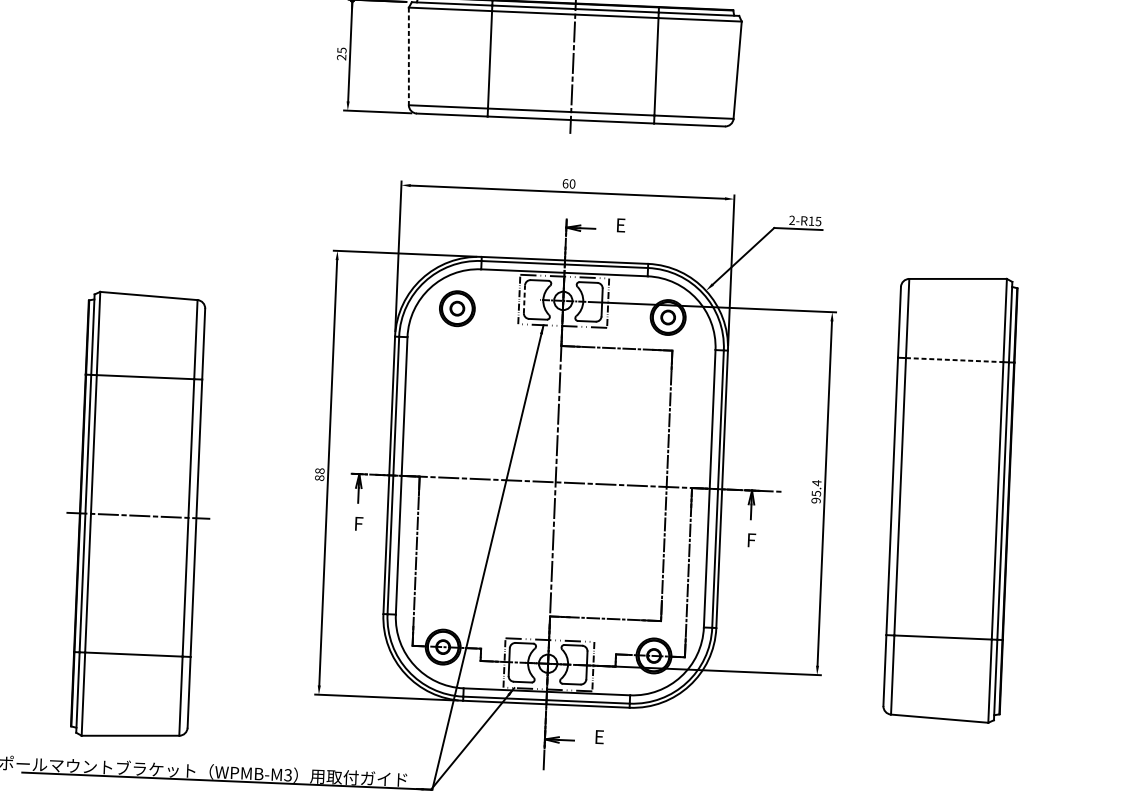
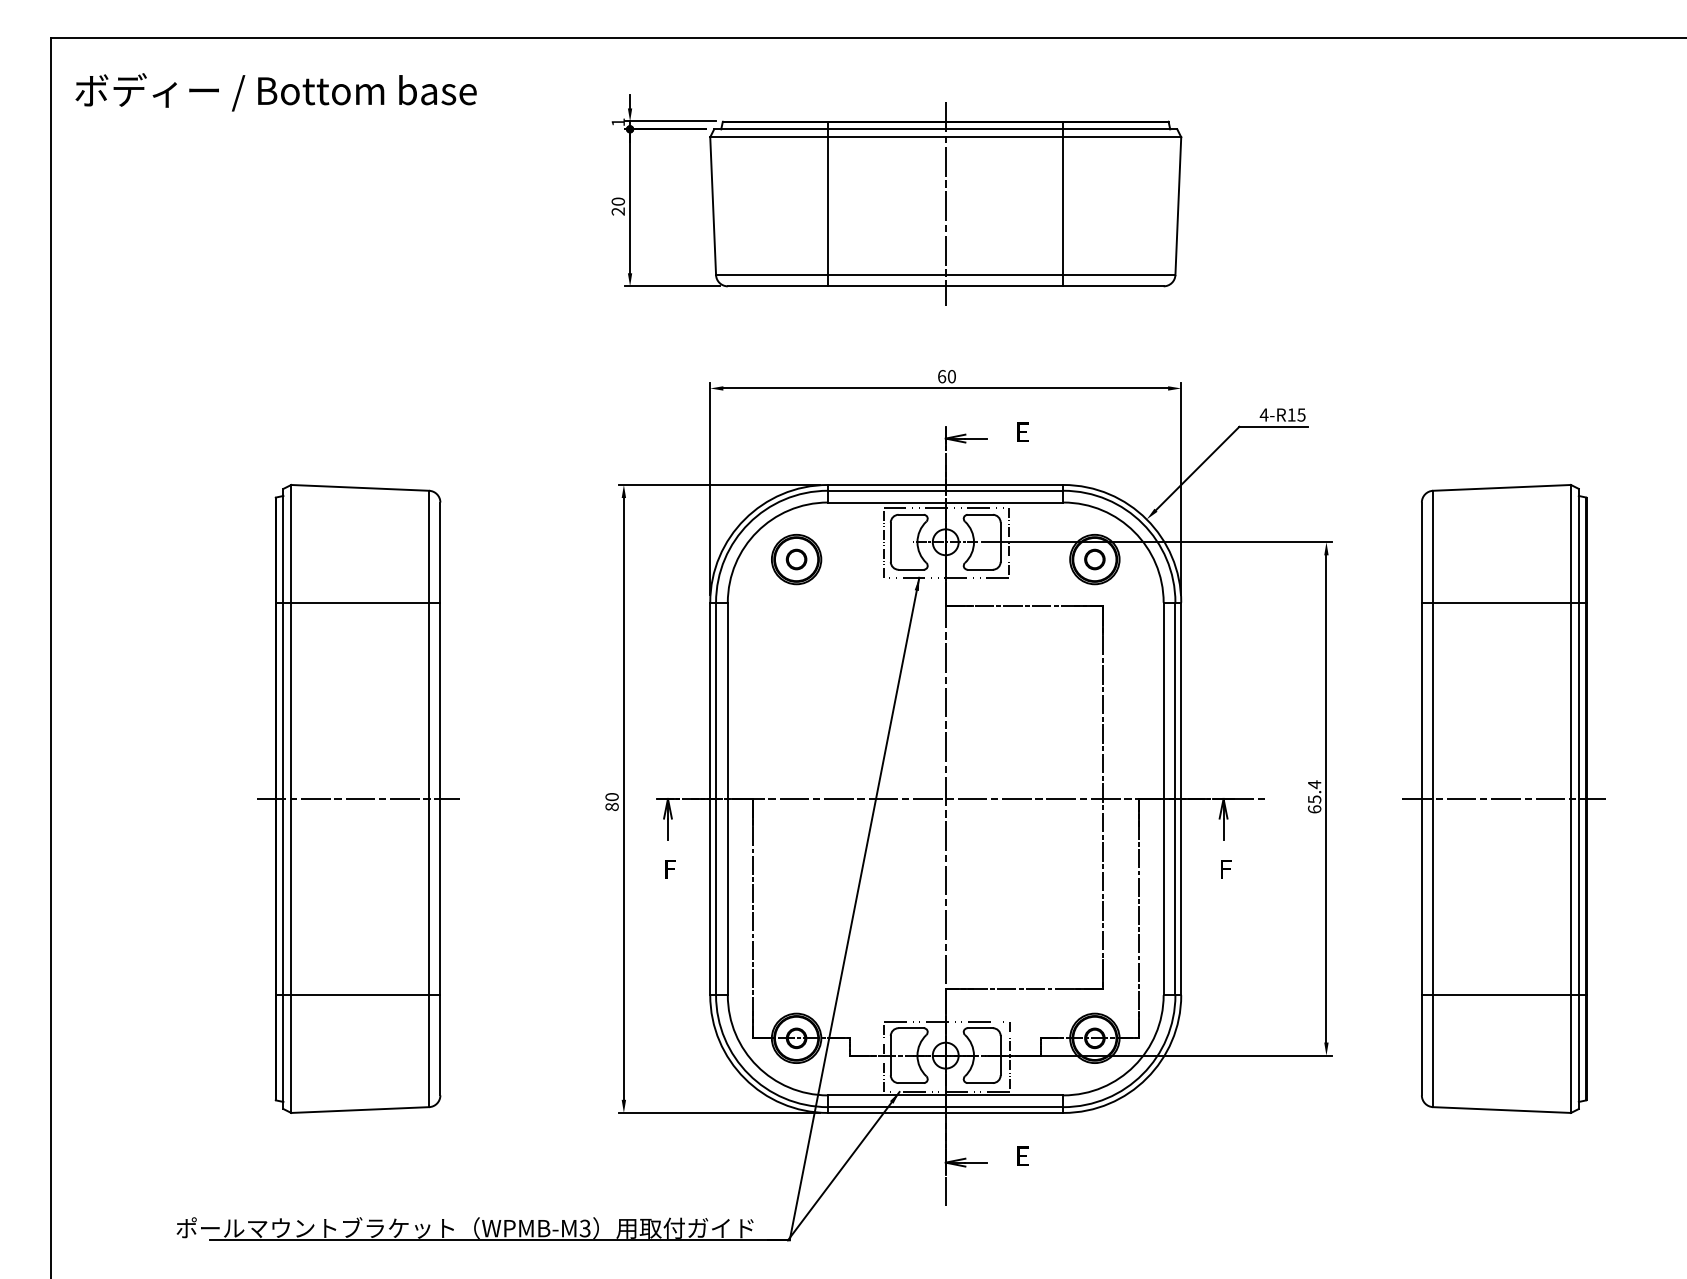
text: (341, 50) -> (617, 201), 25 -> 20
line: (409, 56) -> (713, 206), dashed -> solid
text: (791, 220) -> (1263, 414), 2-R15 -> 4-R15
line: (524, 299) -> (890, 542), dashed -> solid
line: (955, 359) -> (1502, 602), dashed -> solid
text: (319, 471) -> (611, 797), 88 -> 80
line: (949, 498) -> (1503, 798), added
text: (816, 500) -> (1314, 809), 95.4 -> 65.4
part: (138, 515) -> (358, 798), moved

